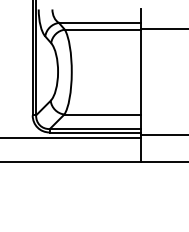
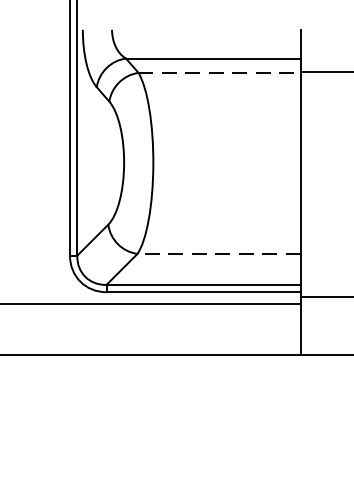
line: (103, 29) -> (220, 72), solid -> dashed
line: (102, 114) -> (218, 253), solid -> dashed

